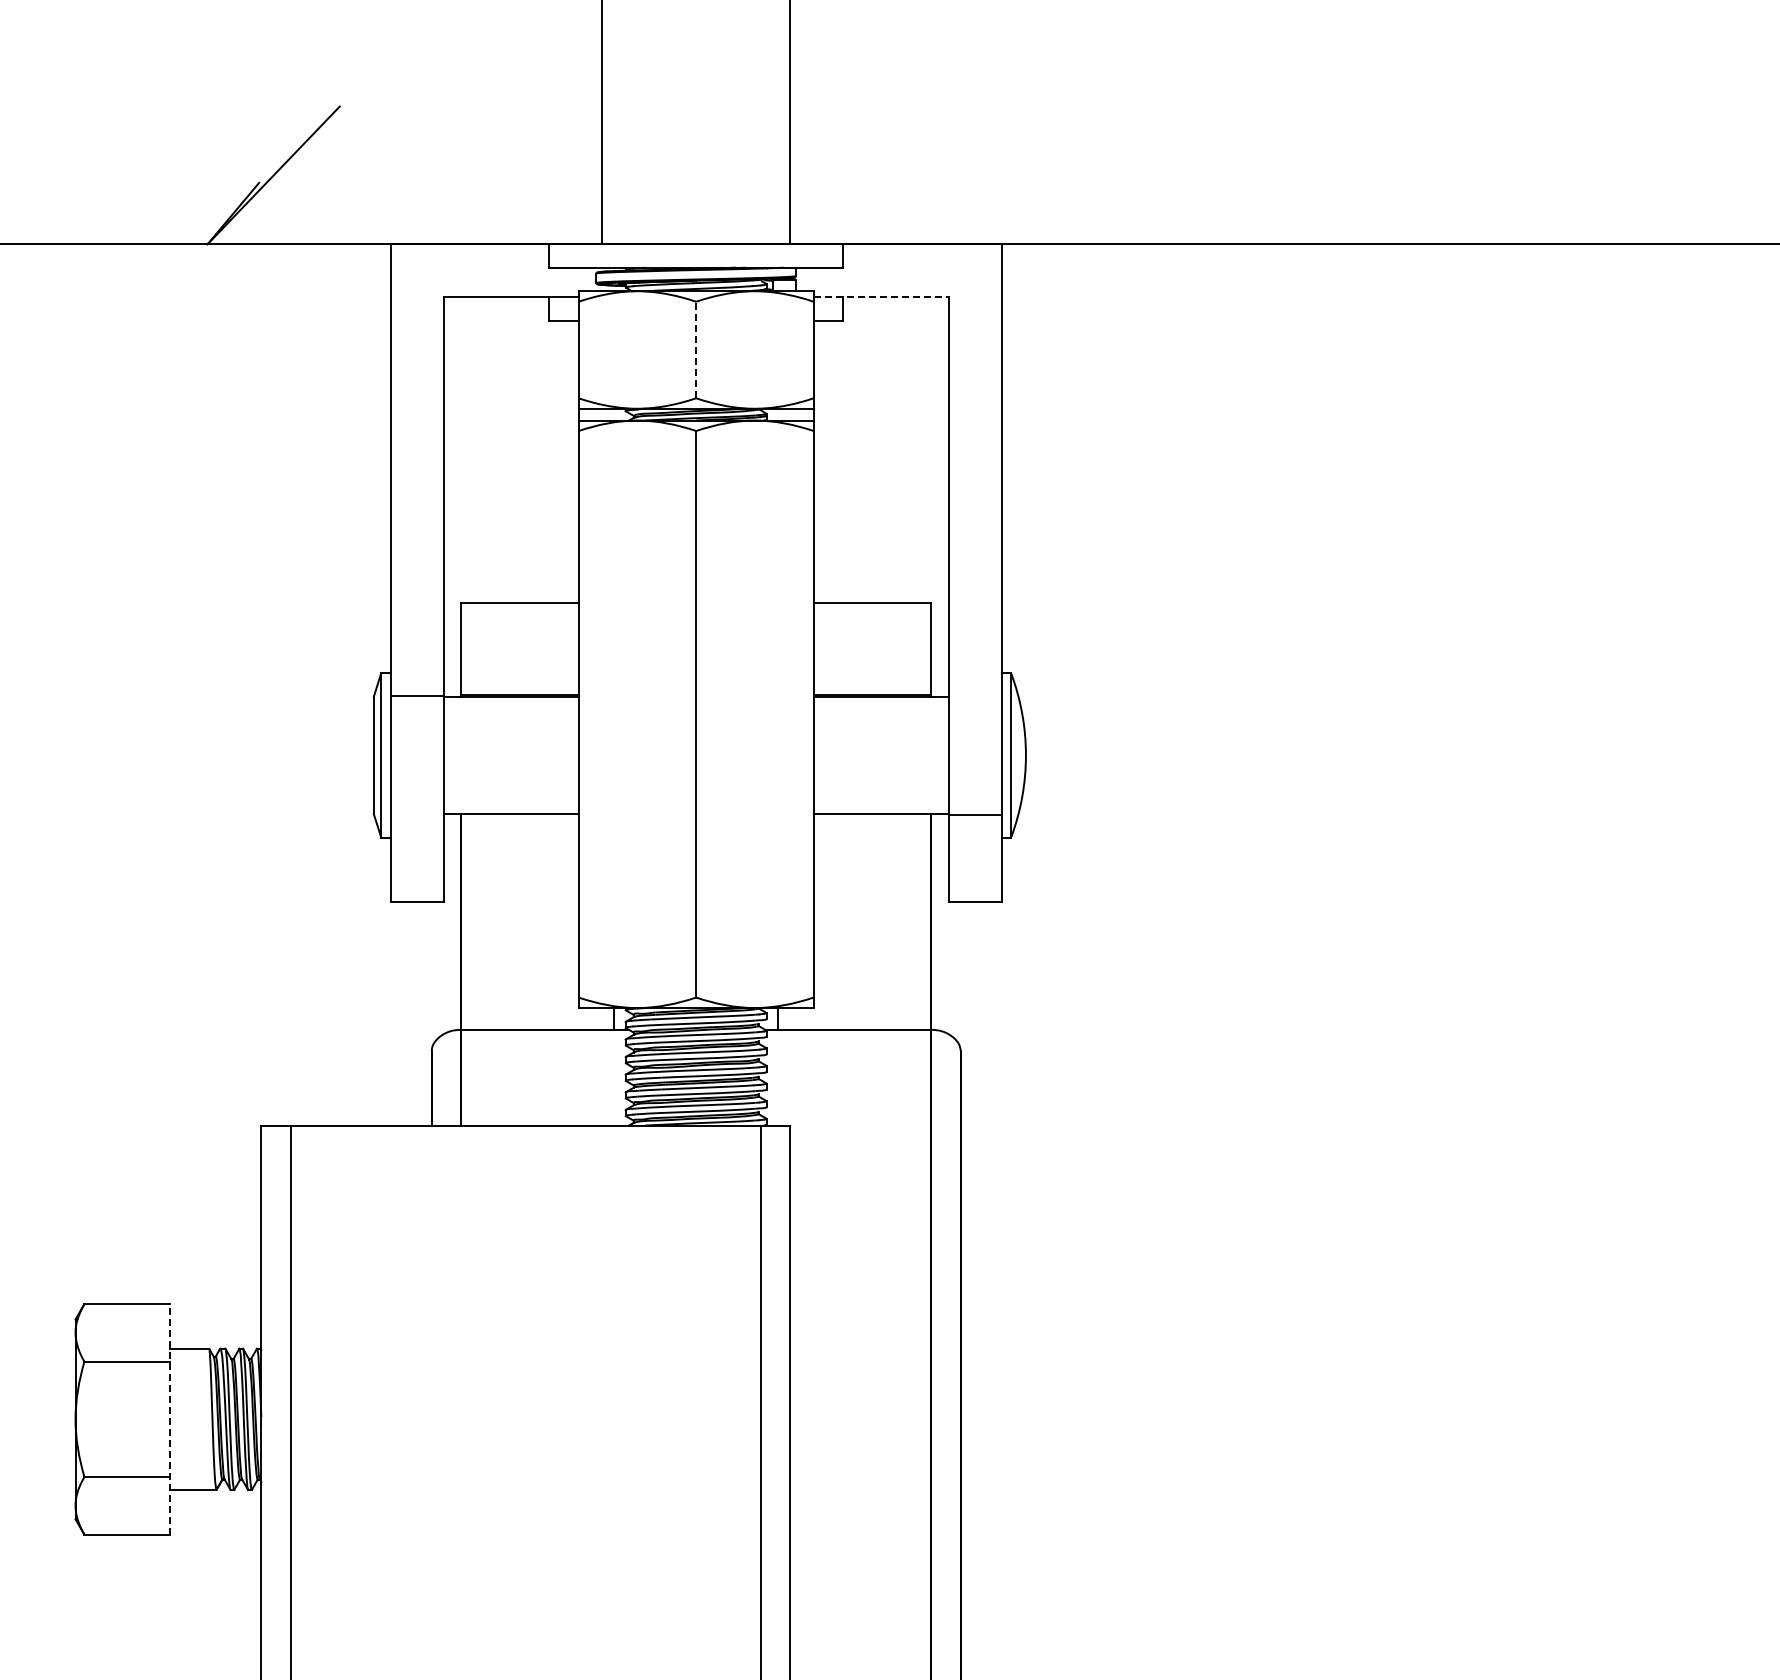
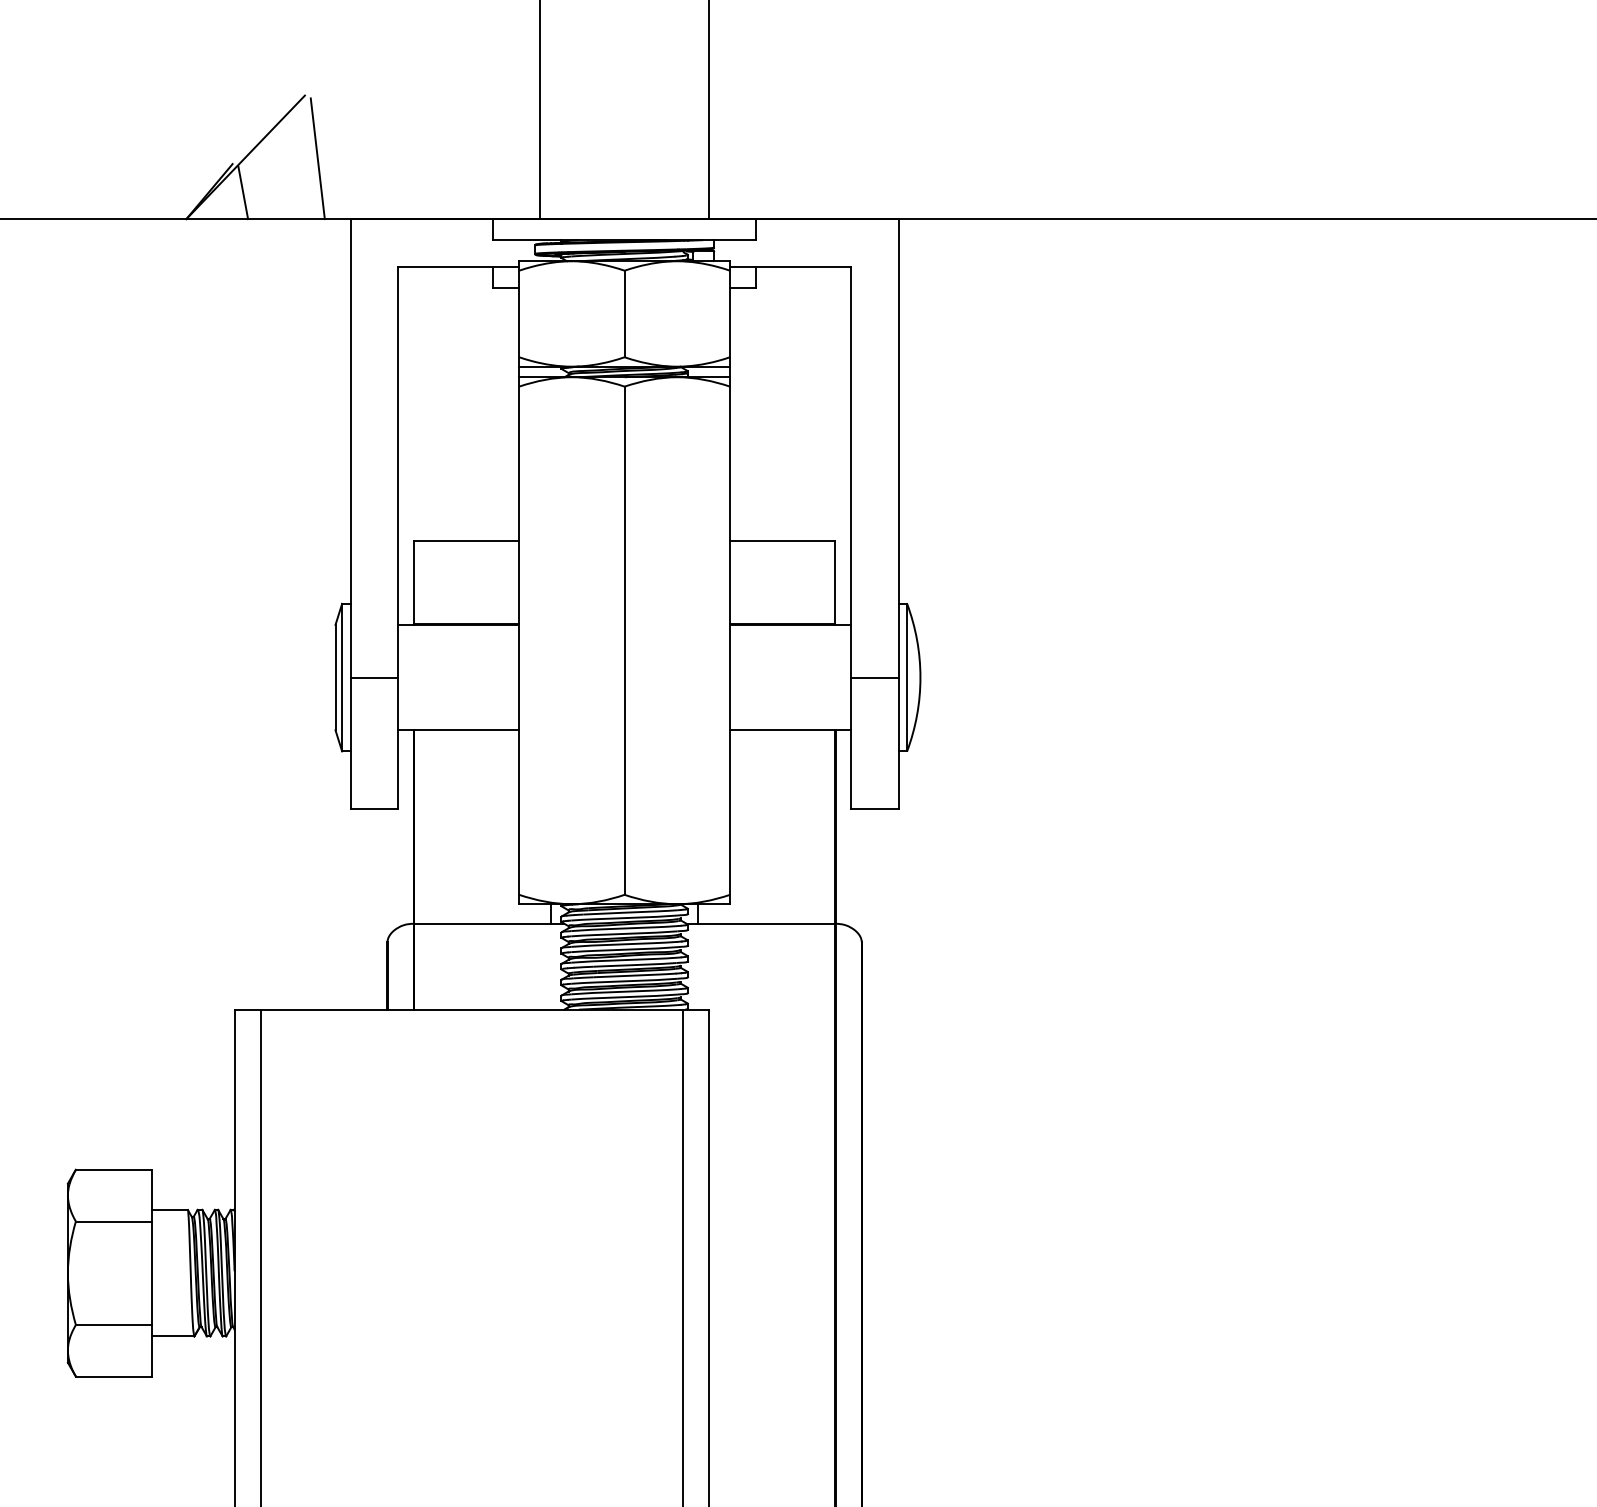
line: (353, 176) -> (317, 158), added
line: (270, 214) -> (242, 192), added
line: (881, 297) -> (790, 266), dashed -> solid
line: (696, 349) -> (624, 313), dashed -> solid
line: (416, 696) -> (373, 677), moved
line: (974, 815) -> (874, 677), moved
line: (169, 1418) -> (152, 1272), dashed -> solid

